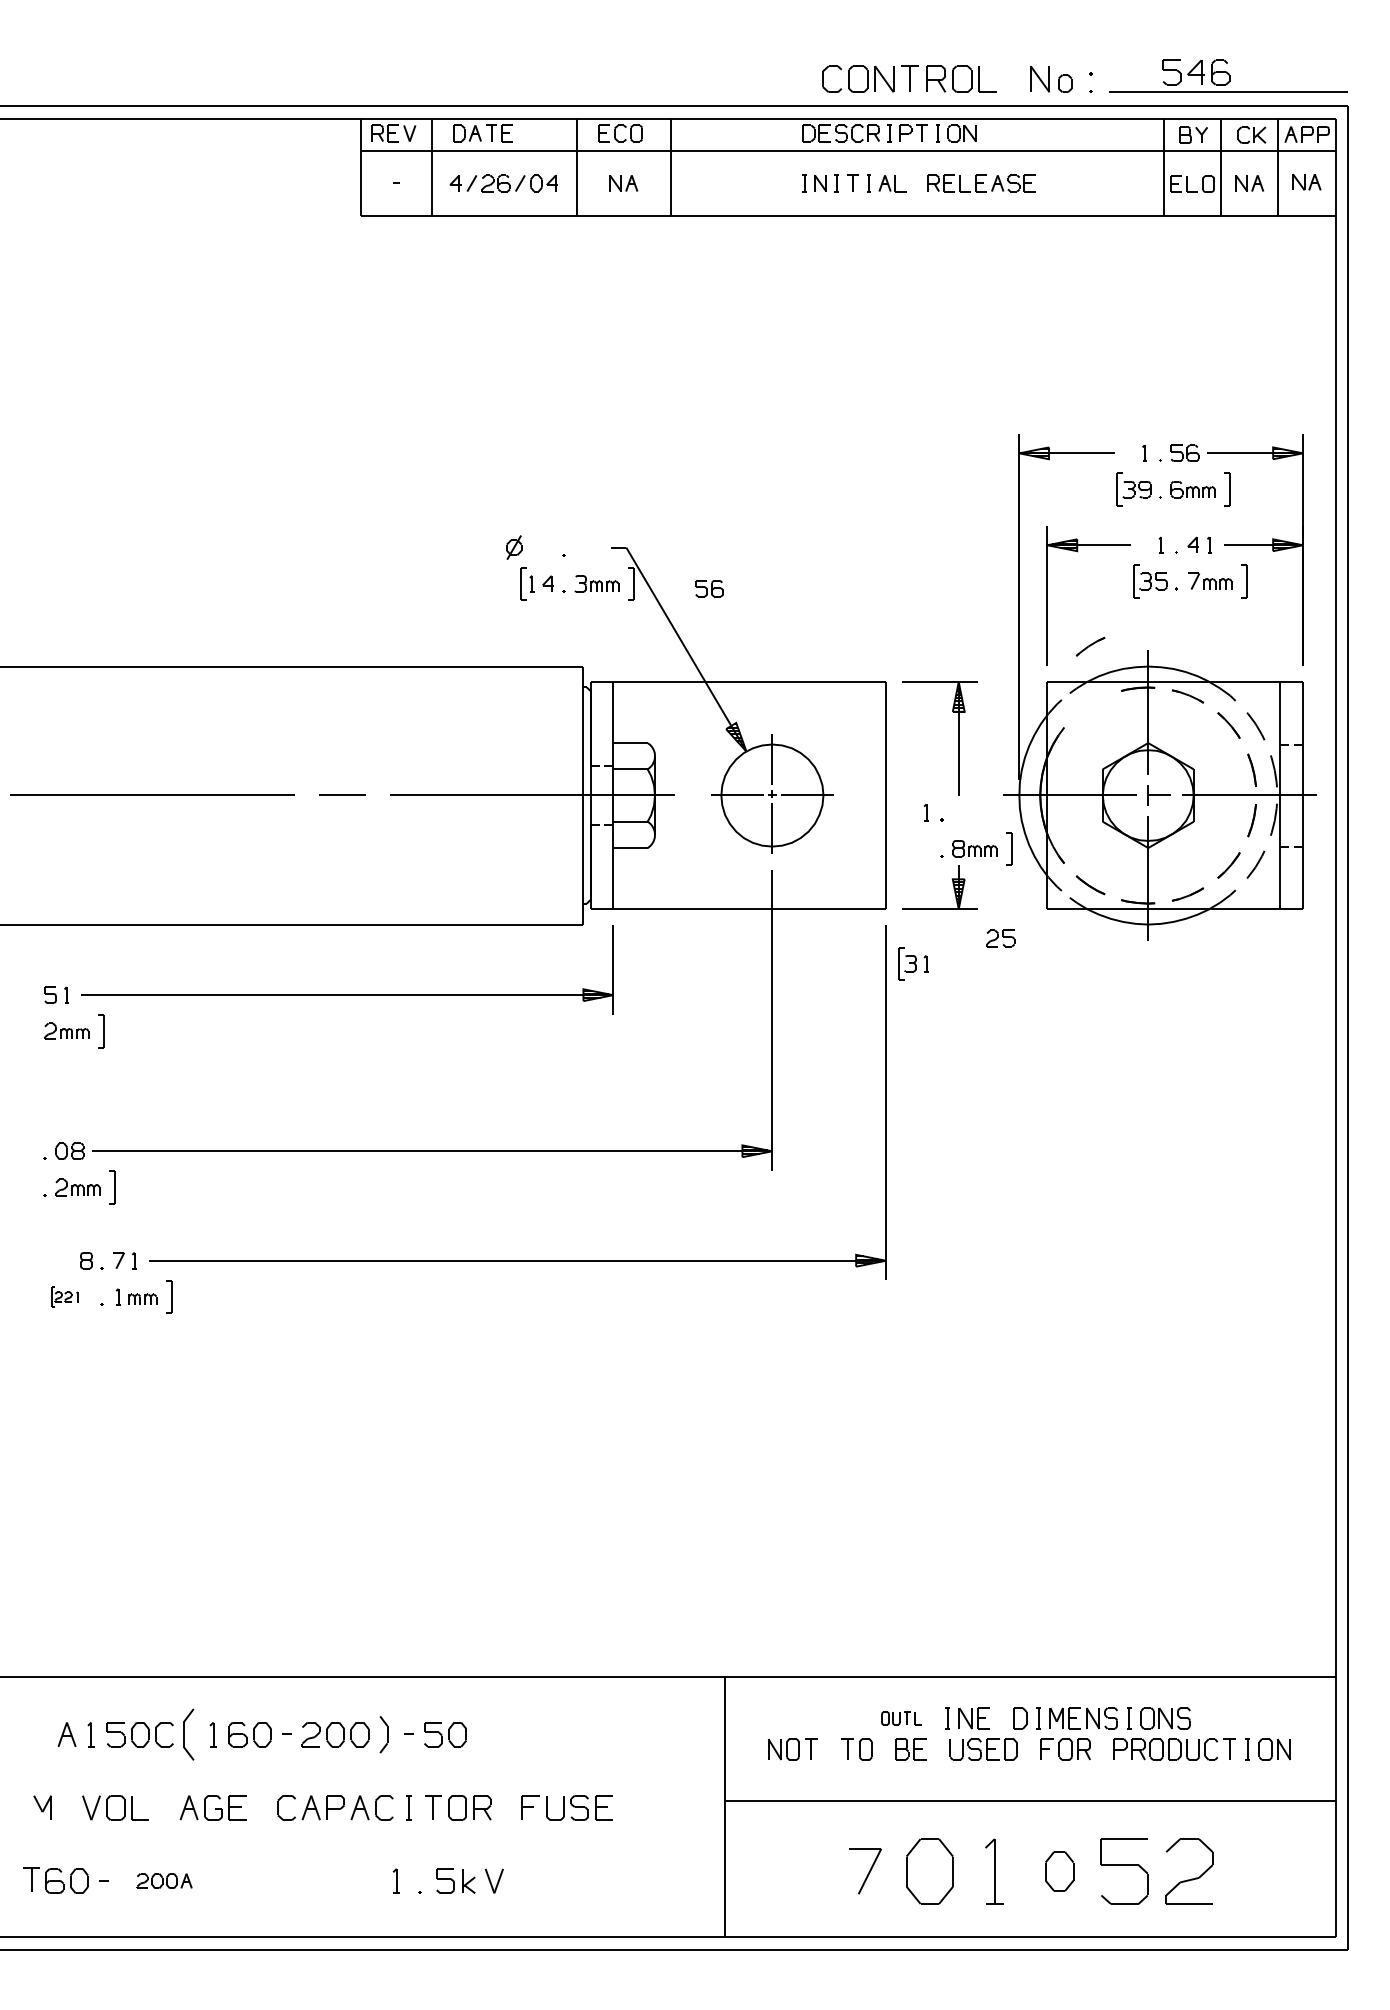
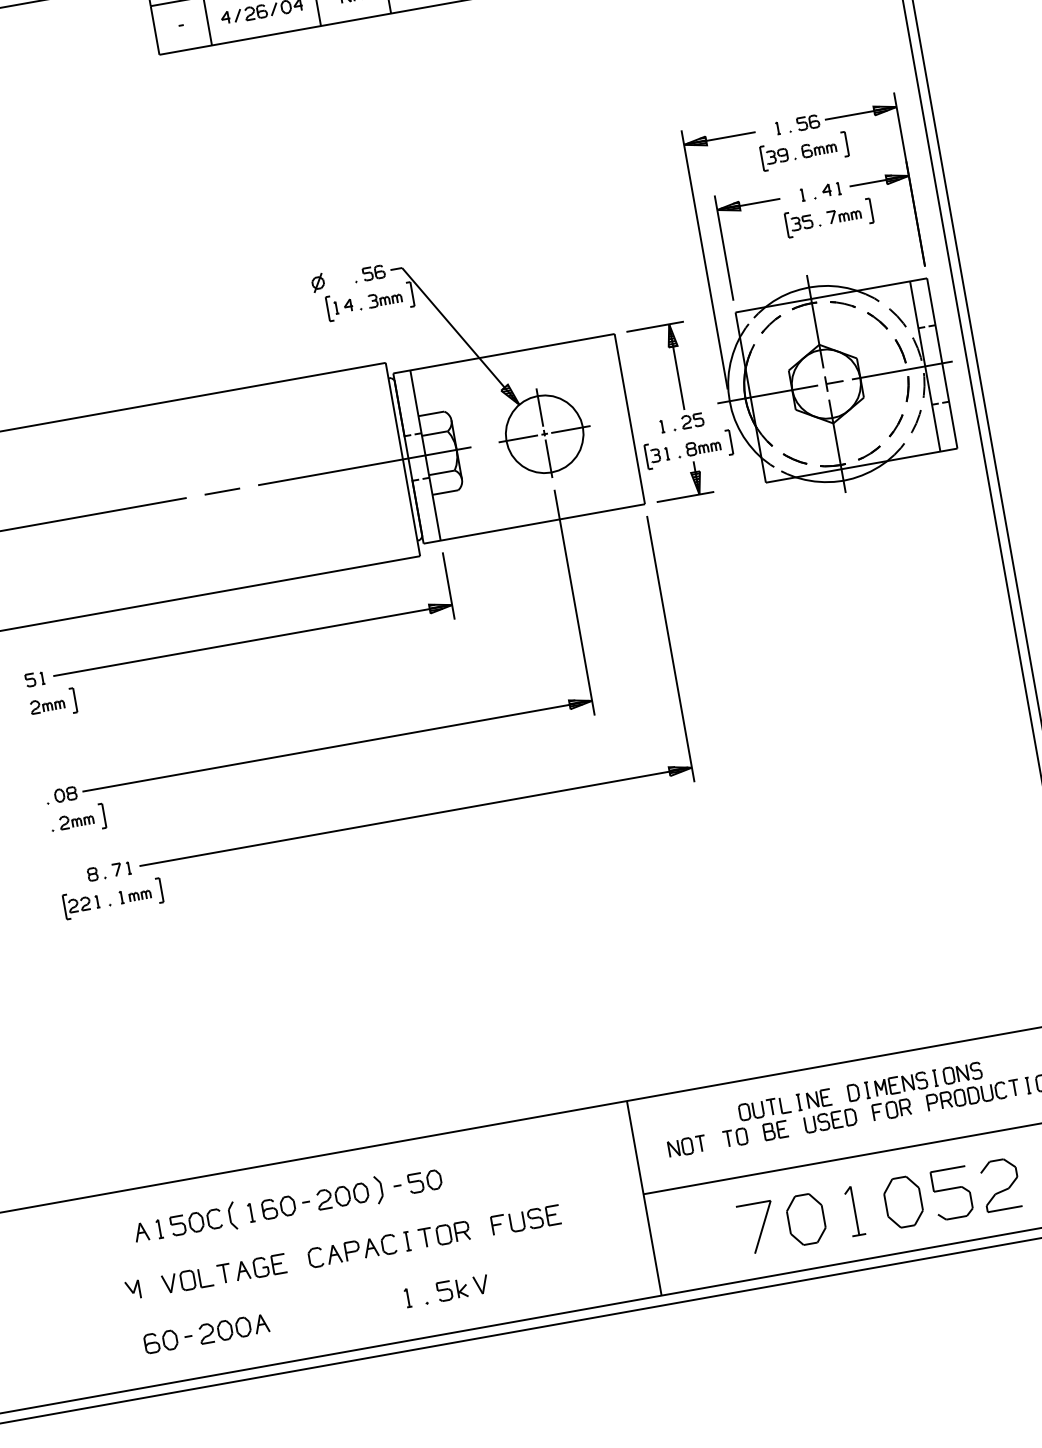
part: (709, 588) -> (373, 272), moved
part: (1090, 646) -> (771, 324), moved
part: (1000, 938) -> (692, 421), moved
part: (913, 963) -> (657, 455), moved
part: (65, 1296) -> (81, 903), size x1.67
part: (901, 1718) -> (764, 1108), size x1.67
part: (188, 1734) -> (232, 1215), size x0.71
part: (865, 1871) -> (758, 1228), size x1.43
part: (1059, 1871) -> (903, 1202), size x1.67
part: (31, 1879) -> (224, 1273), moved
part: (164, 1880) -> (234, 1328), size x1.67

